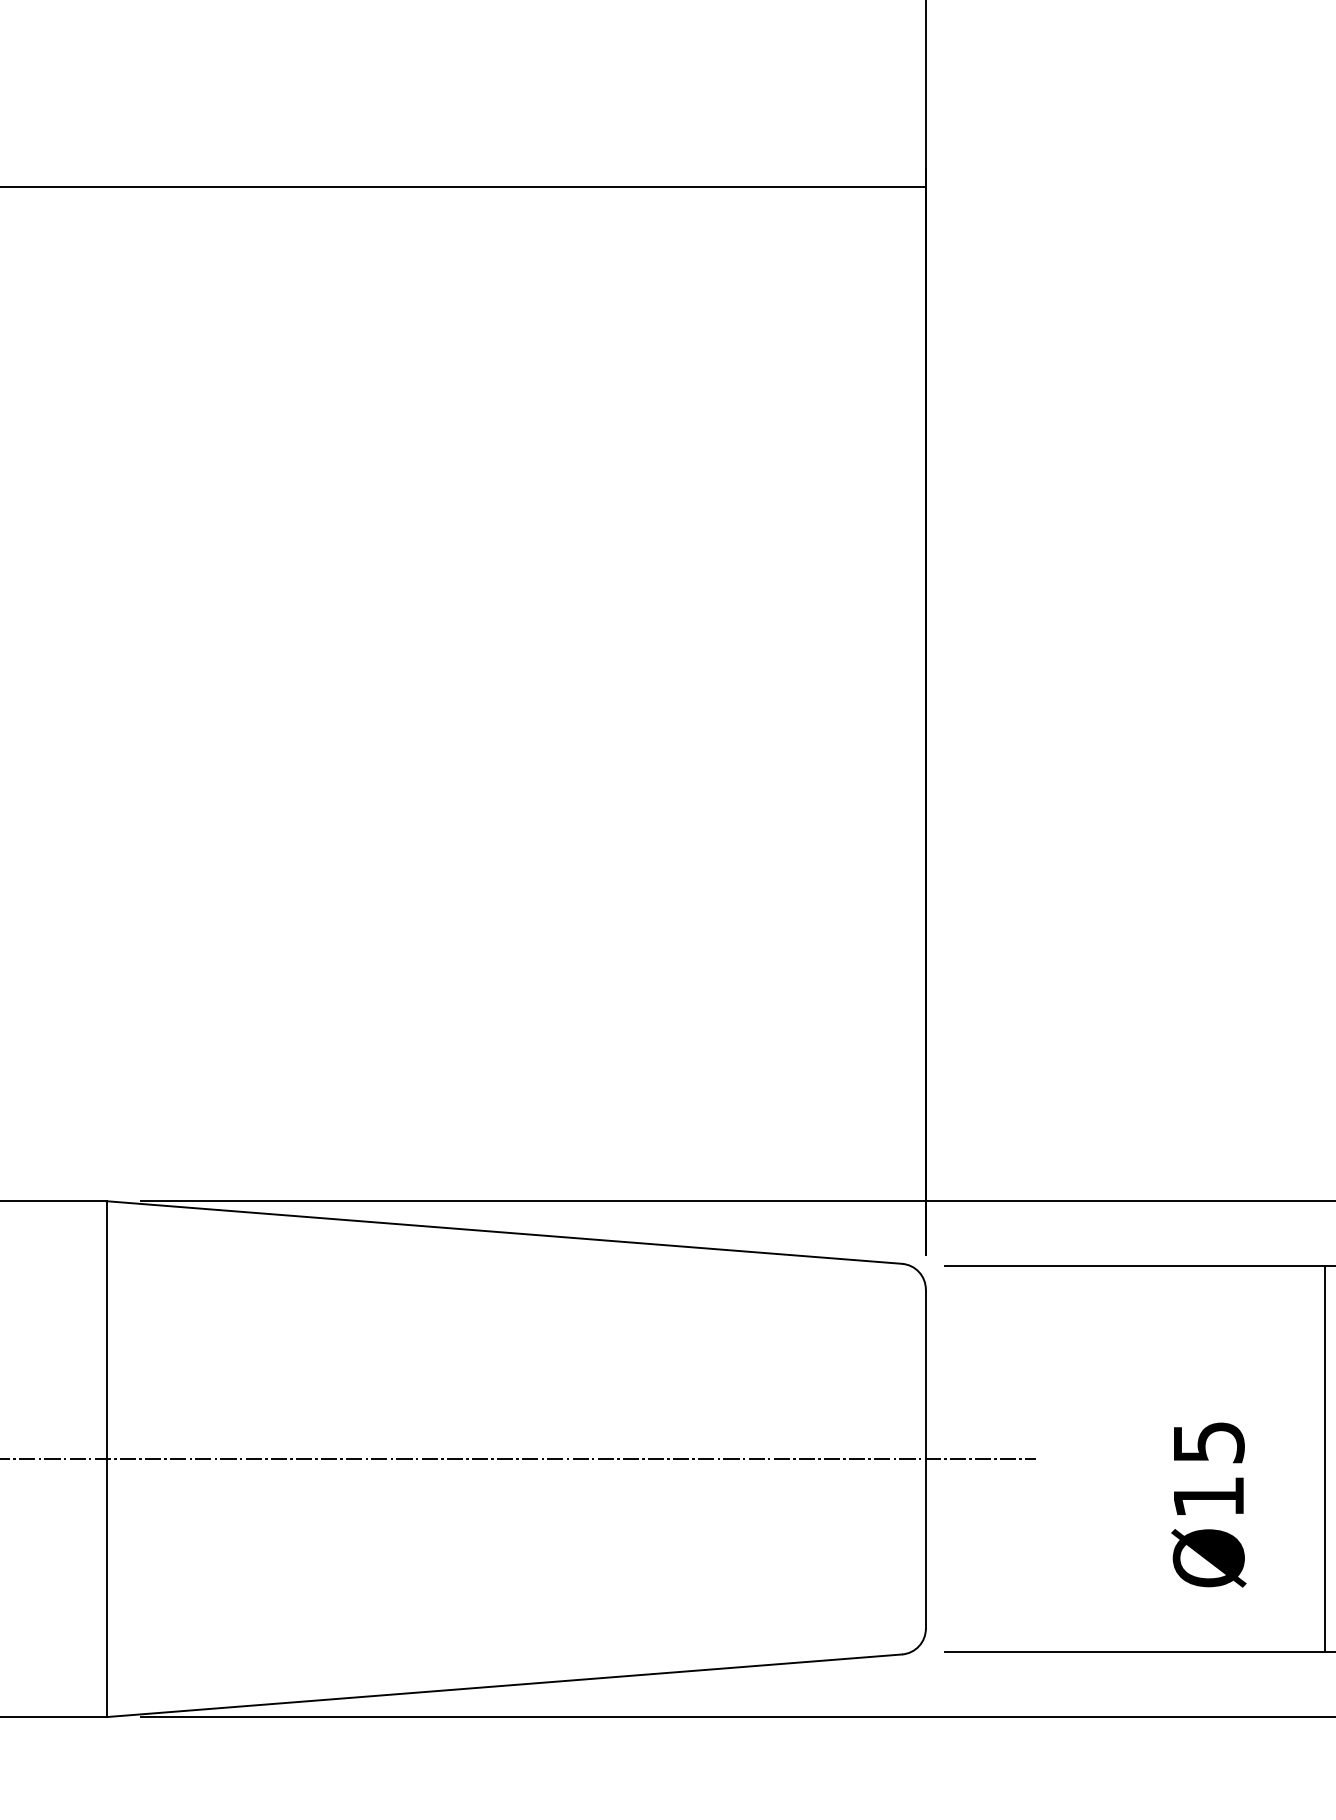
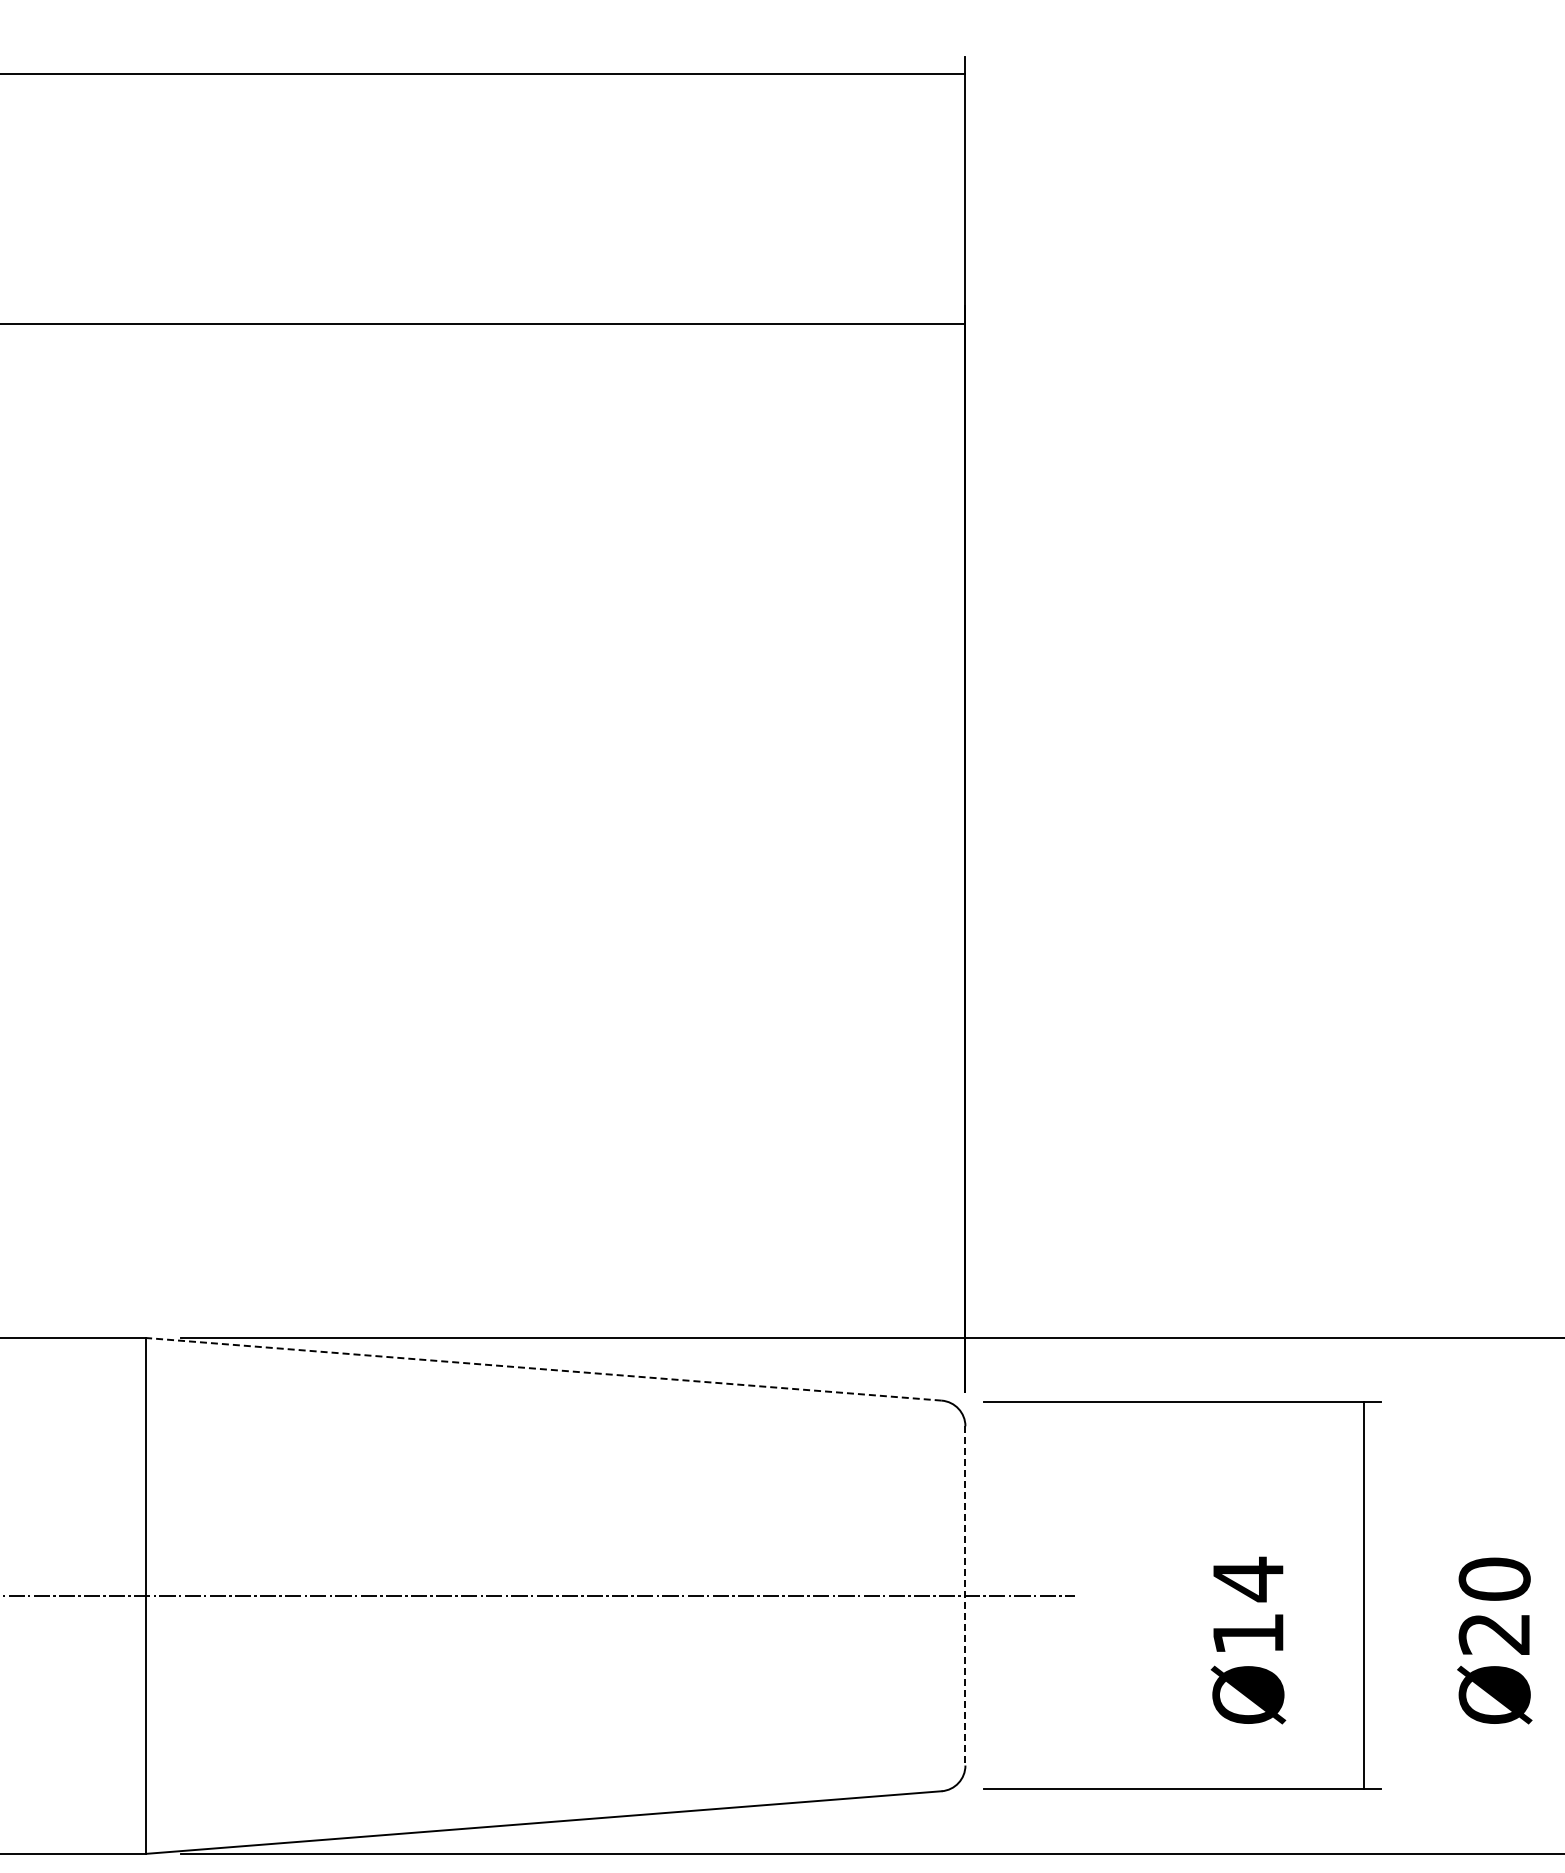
line: (503, 1232) -> (543, 1369), solid -> dashed
text: (1208, 1442) -> (1248, 1579), Ø15 -> Ø14
line: (925, 1458) -> (965, 1595), solid -> dashed

